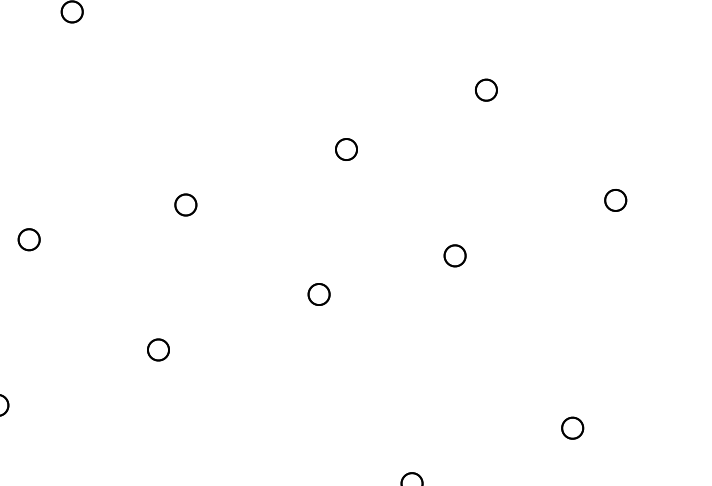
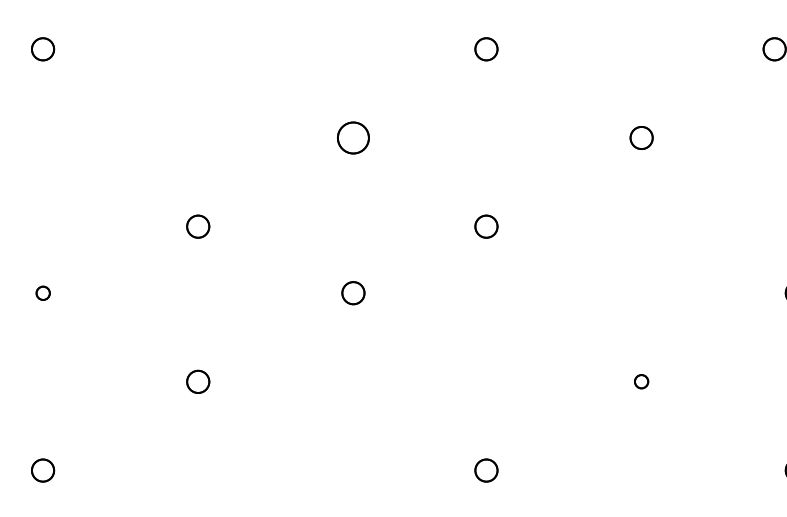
part: (346, 149) -> (353, 137), size x1.4
part: (29, 240) -> (43, 293), size x0.6
part: (572, 427) -> (641, 381), size x0.6

